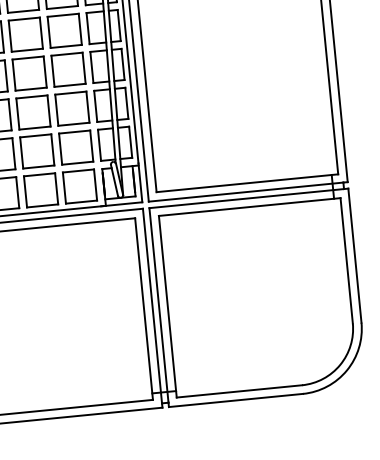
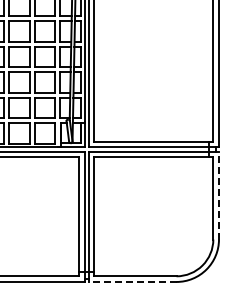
line: (355, 255) -> (219, 195), solid -> dashed
line: (235, 399) -> (132, 281), solid -> dashed

